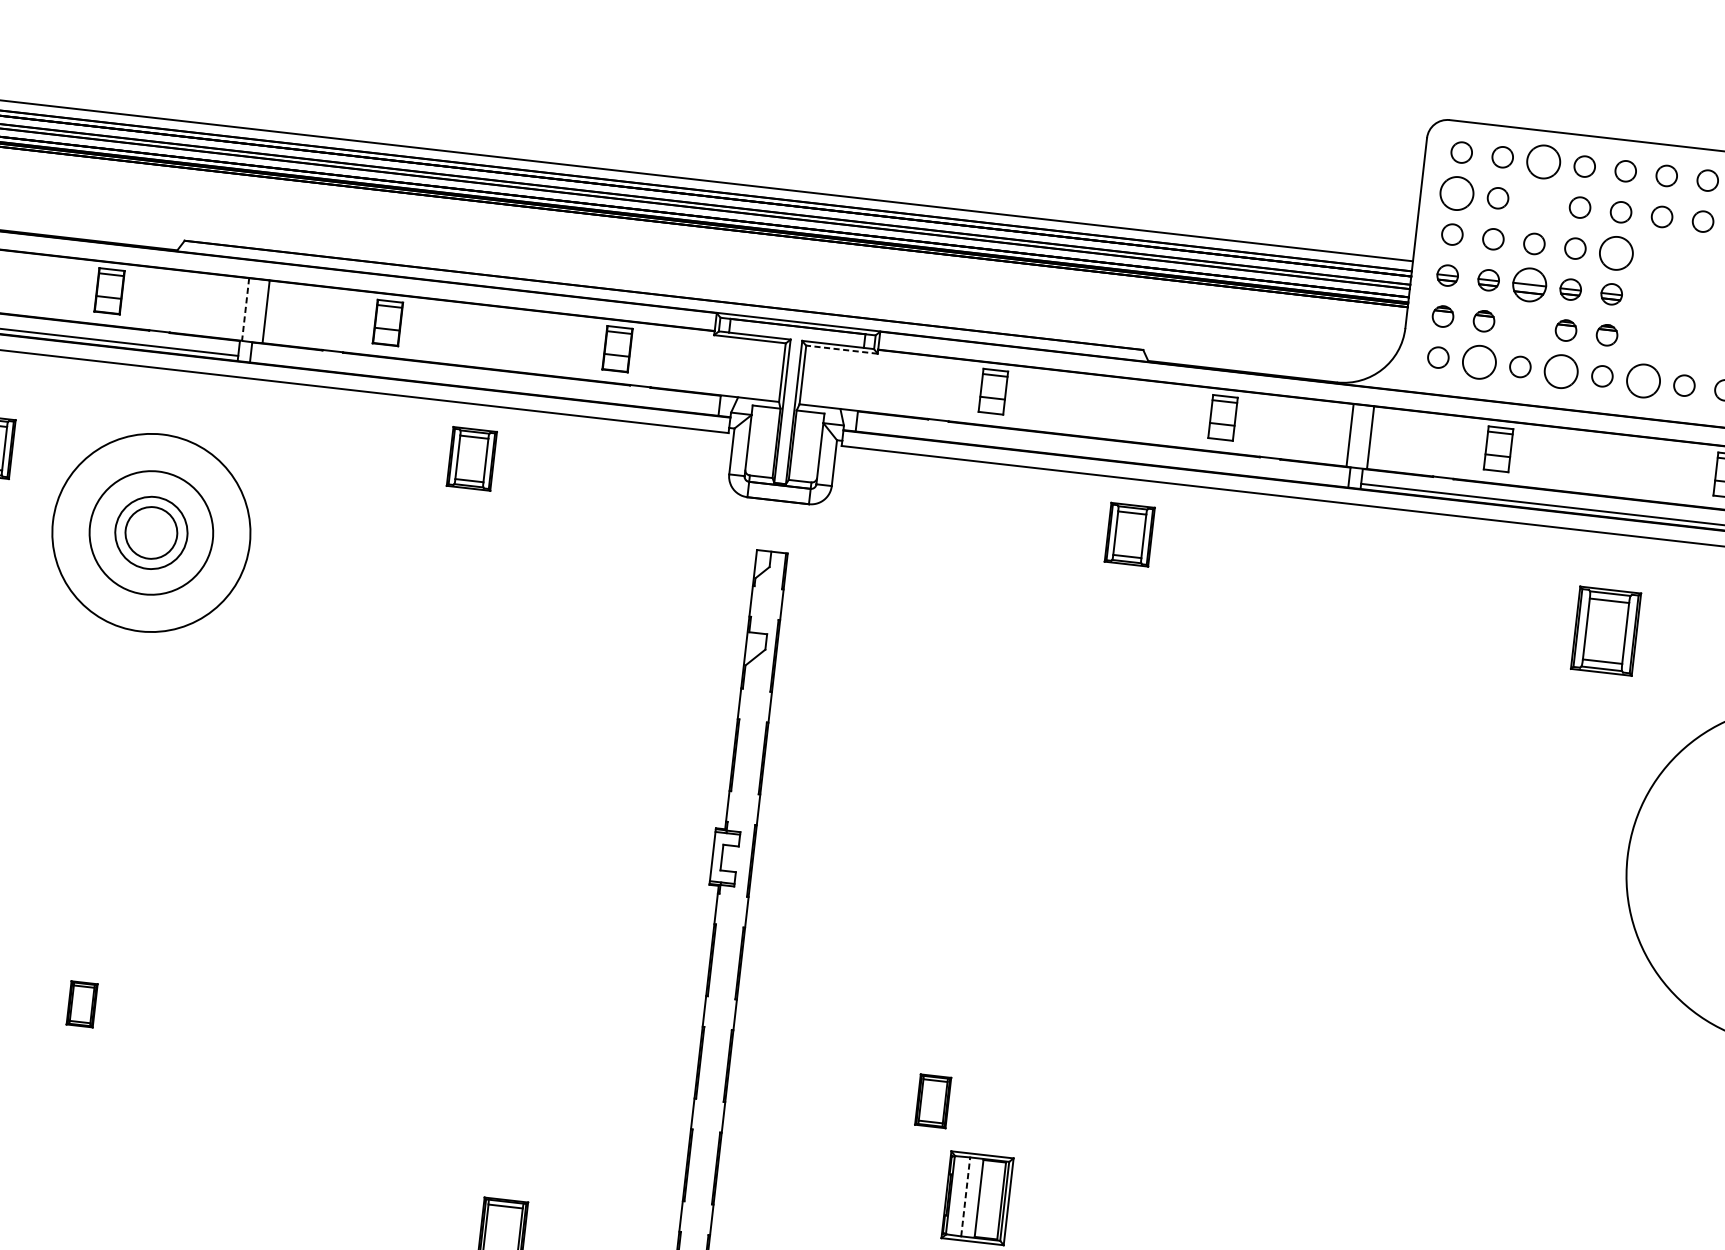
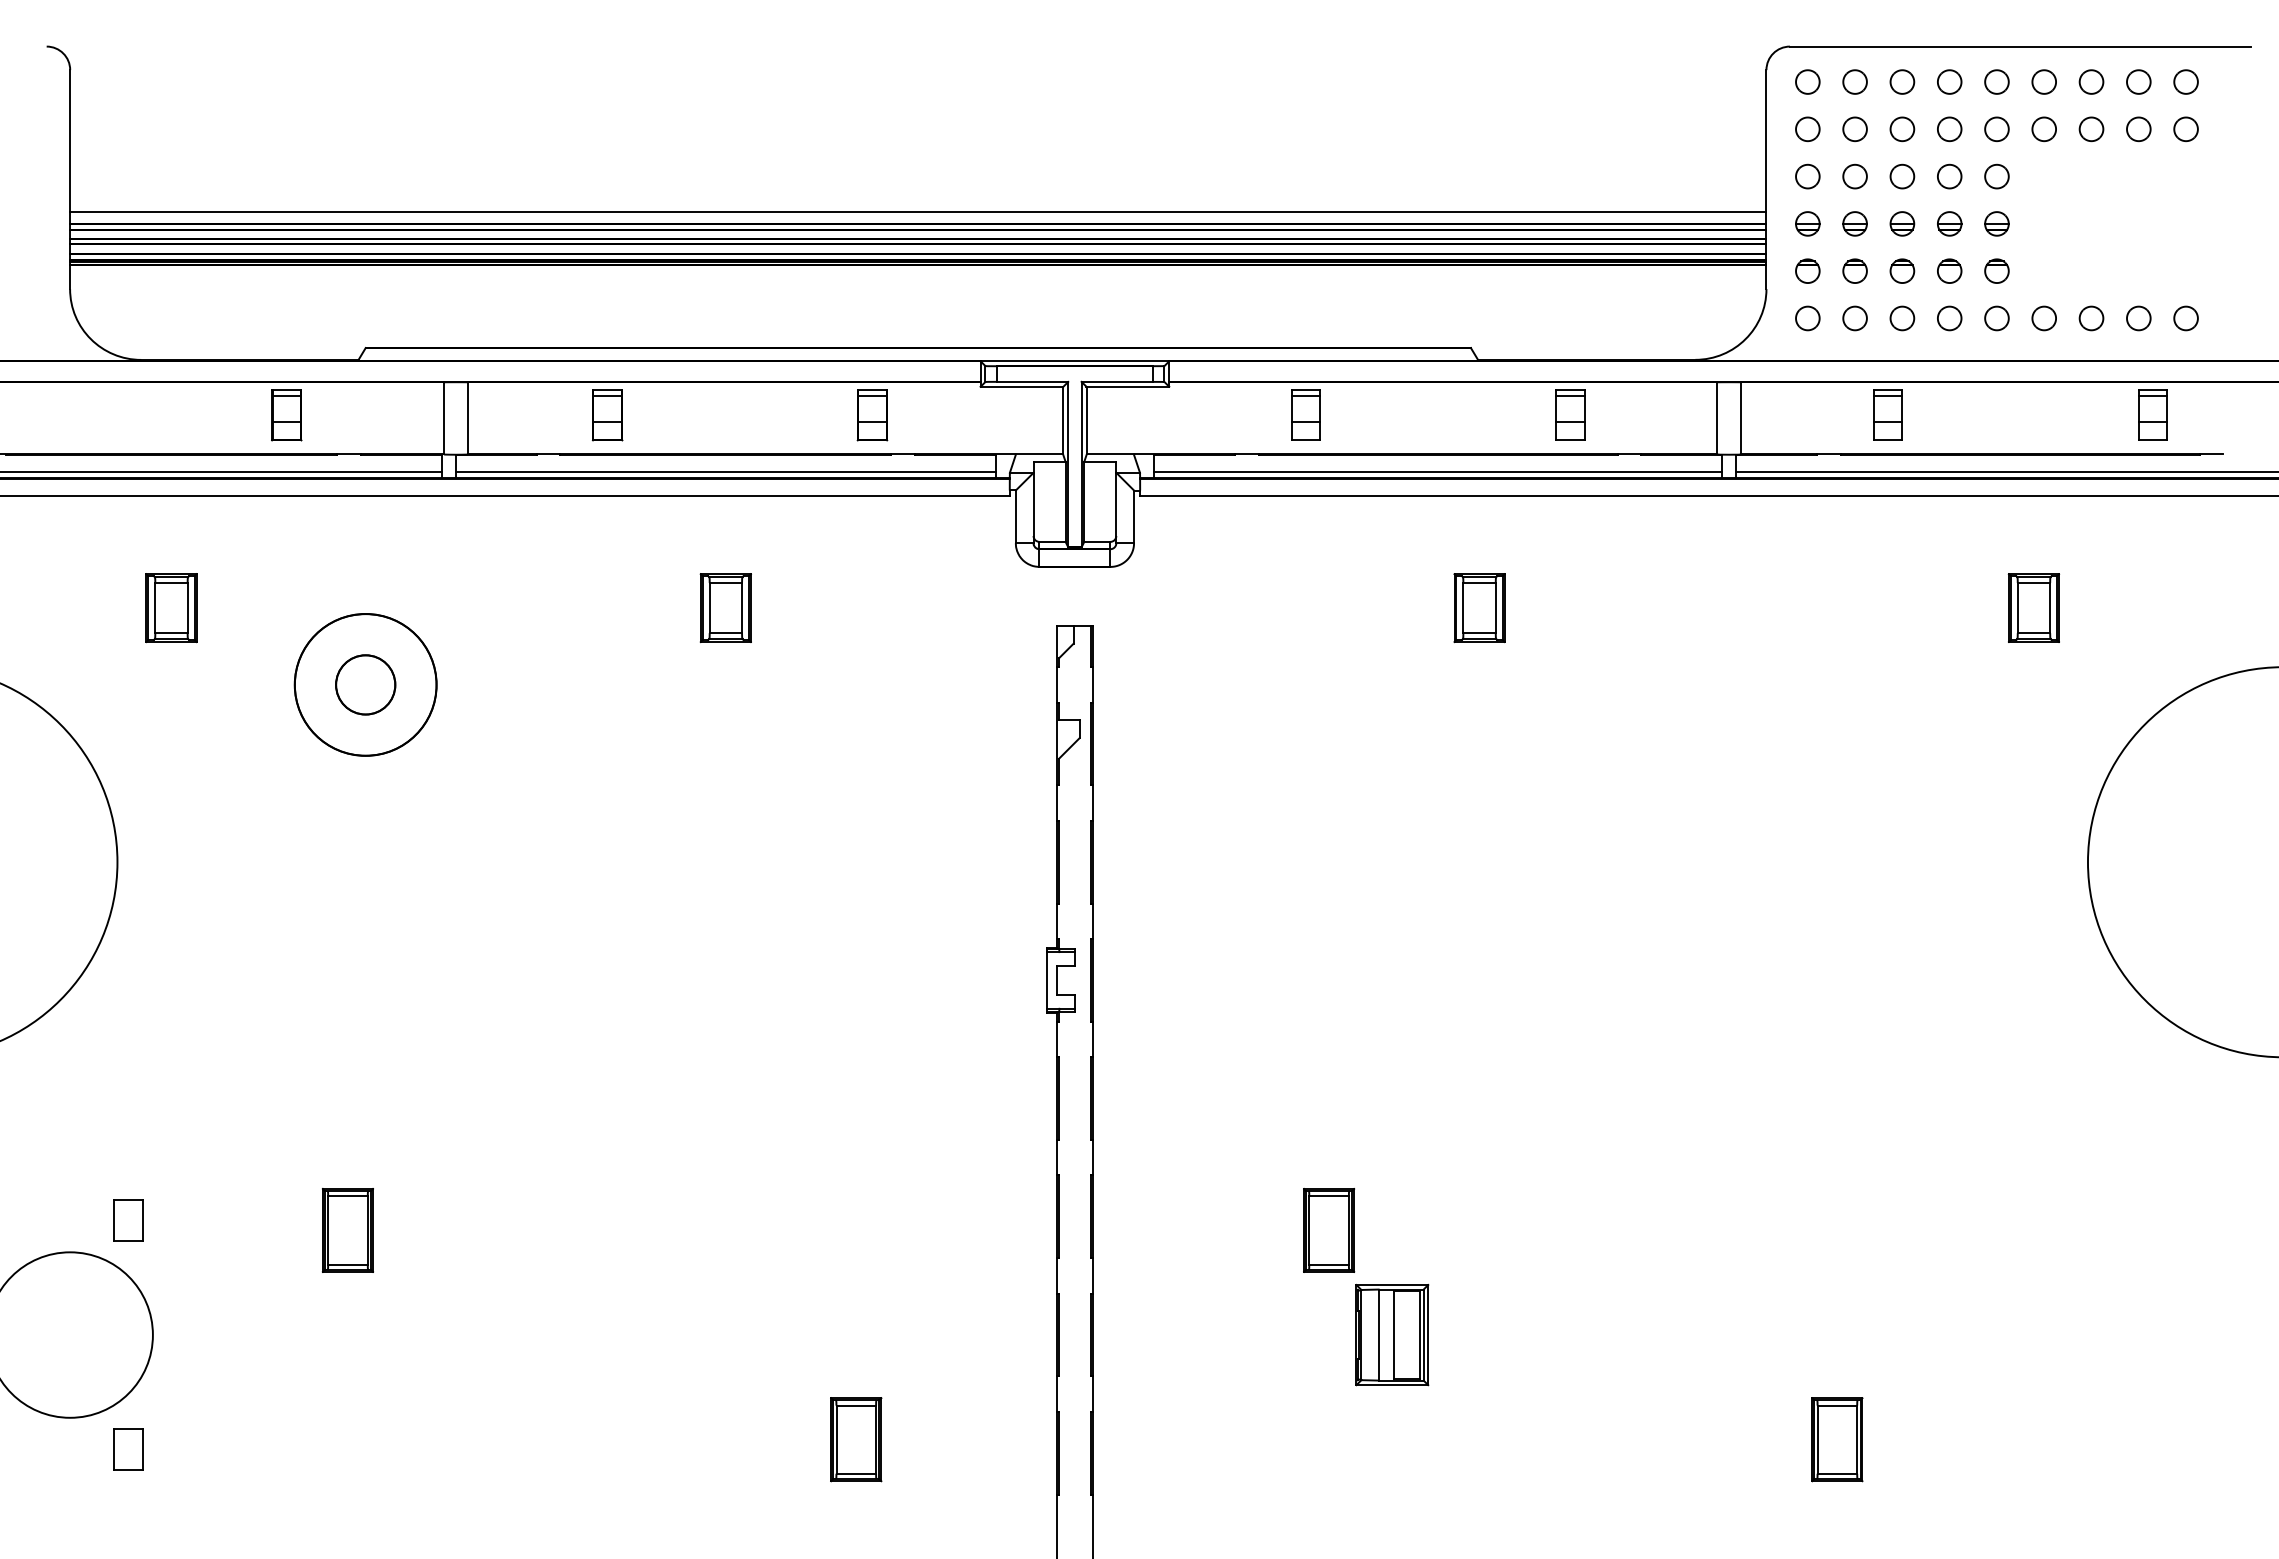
part: (1543, 161) -> (1902, 81), size x0.62
part: (1456, 193) -> (1807, 129), size x0.62
part: (1539, 203) -> (1902, 129), added
part: (1616, 253) -> (1996, 176), size x0.62
part: (1529, 284) -> (1902, 223), size x0.62
line: (245, 309) -> (443, 418), dashed -> solid
part: (1525, 325) -> (1902, 270), added
line: (841, 349) -> (1127, 386), dashed -> solid
part: (1478, 362) -> (1854, 318), size x0.62
part: (1561, 371) -> (1949, 318), size x0.62
part: (1642, 380) -> (2043, 318), size x0.62
line: (484, 384) -> (725, 472), added
line: (1102, 454) -> (1438, 472), added
part: (471, 459) -> (725, 608), moved
circle: (151, 532) -> (365, 684), size x0.62
circle: (151, 532) -> (365, 684), size x0.71
part: (1129, 534) -> (1479, 607), moved
part: (1605, 630) -> (2033, 607), size x0.71
part: (81, 1004) -> (347, 1230), size x1.67
part: (933, 1101) -> (1329, 1230), size x1.43
line: (965, 1197) -> (1378, 1335), dashed -> solid

